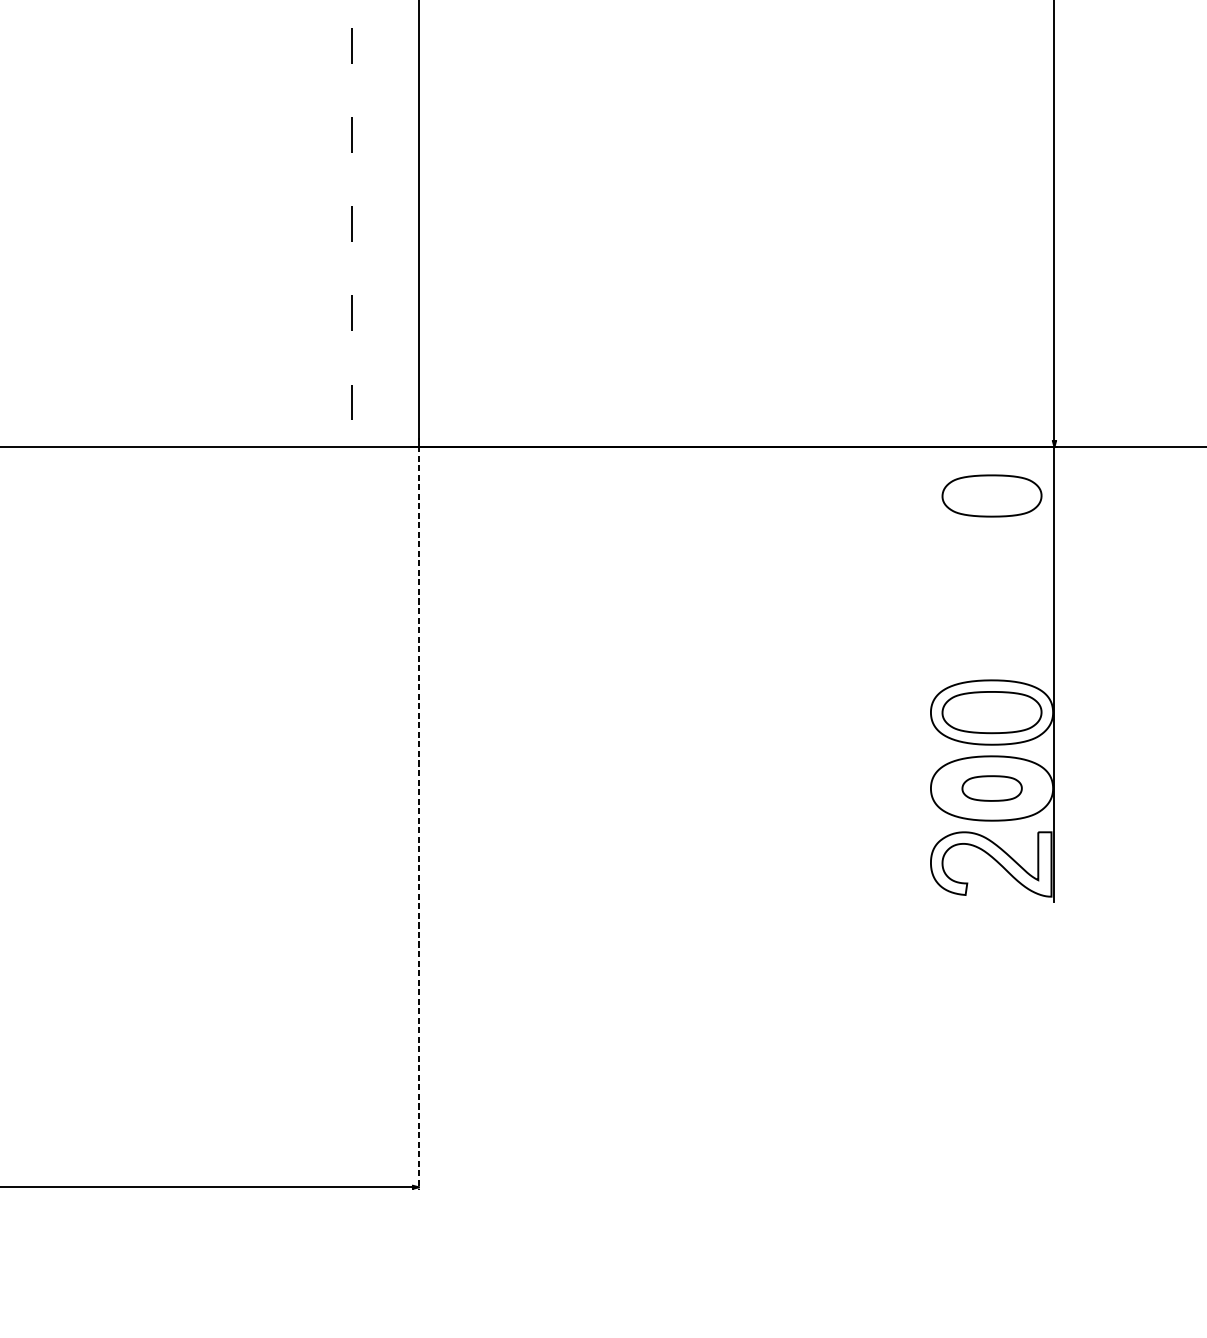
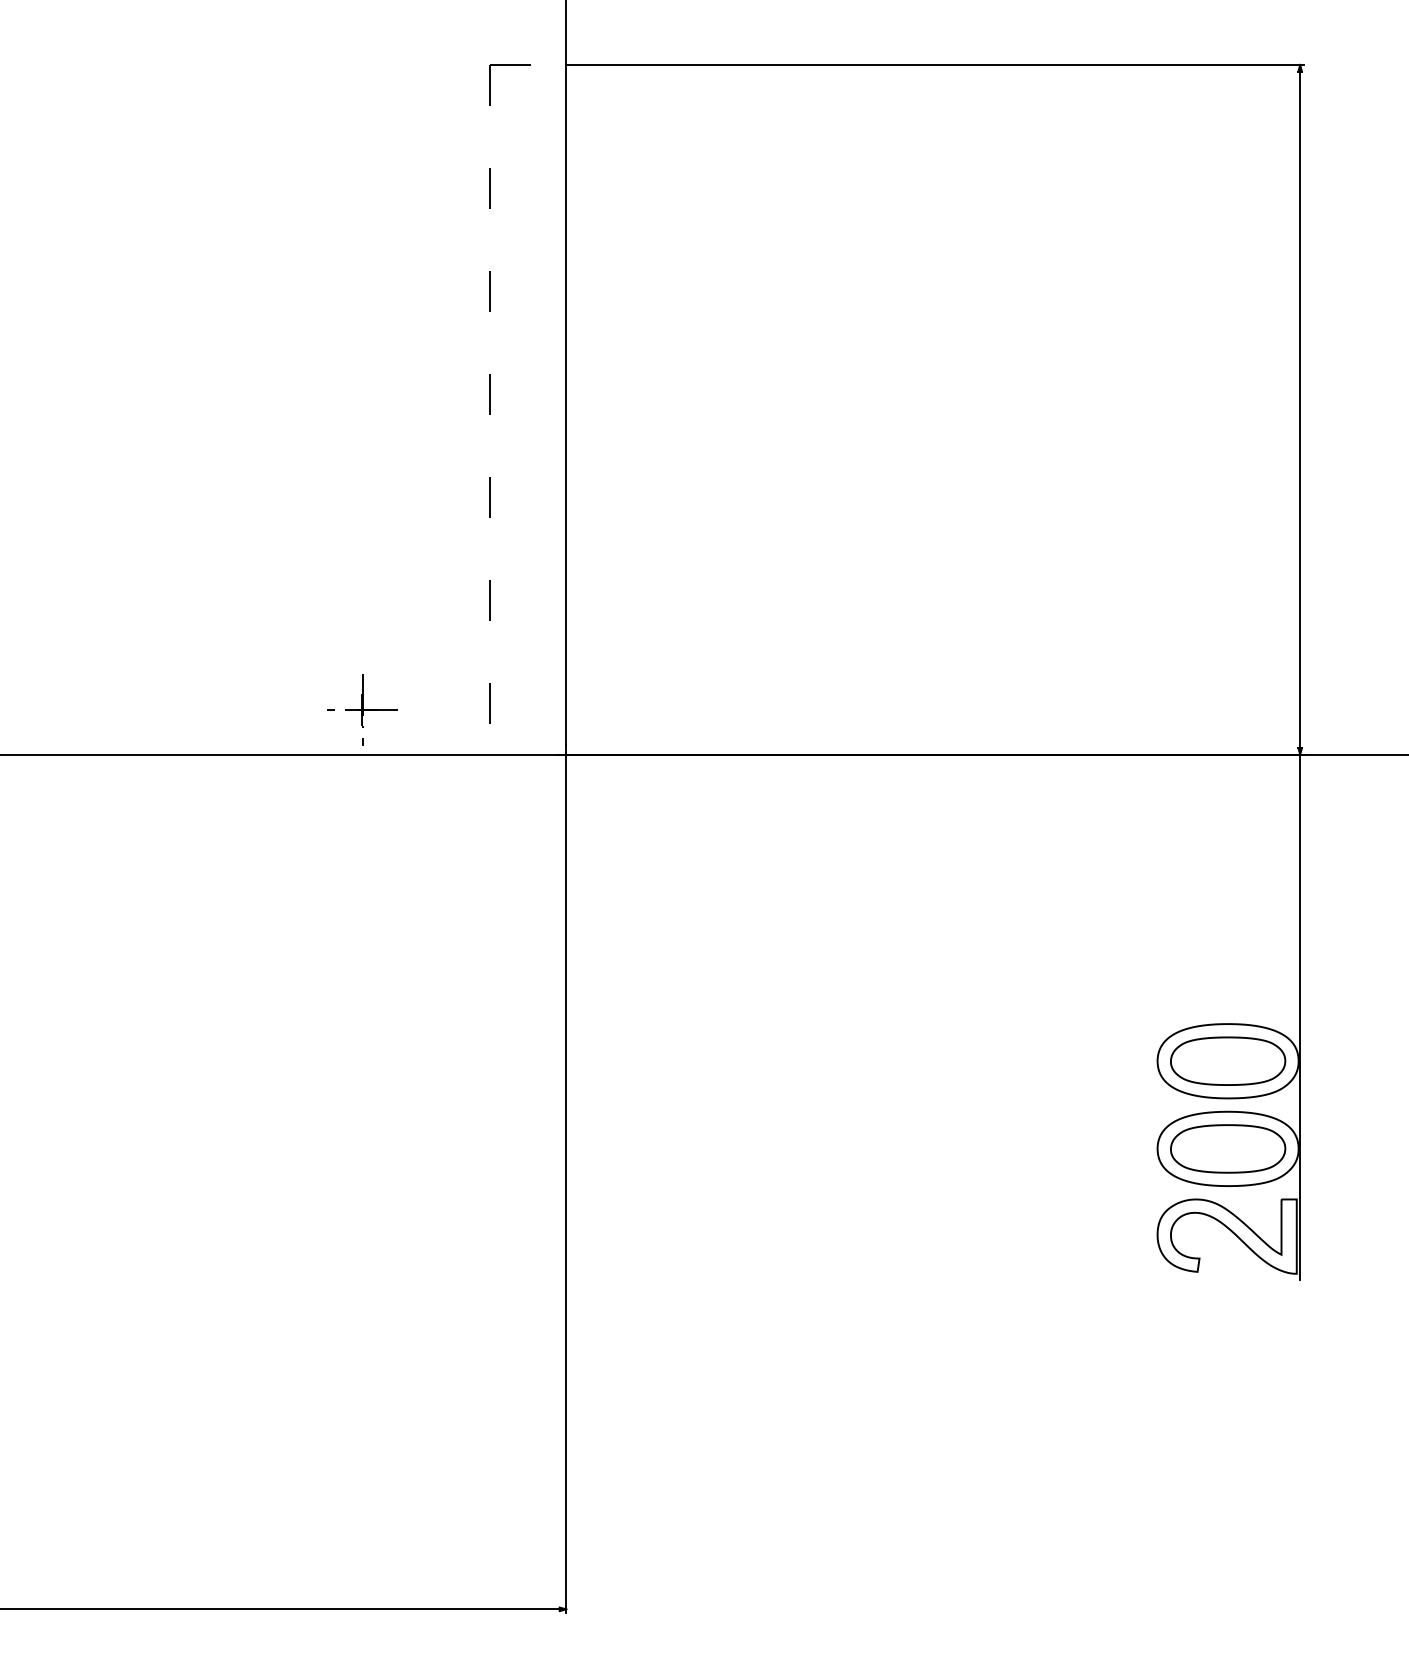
part: (242, 407) -> (362, 709), added
part: (992, 495) -> (1228, 810), removed
part: (992, 788) -> (1228, 1148), size x1.67
line: (418, 818) -> (566, 1183), dashed -> solid

